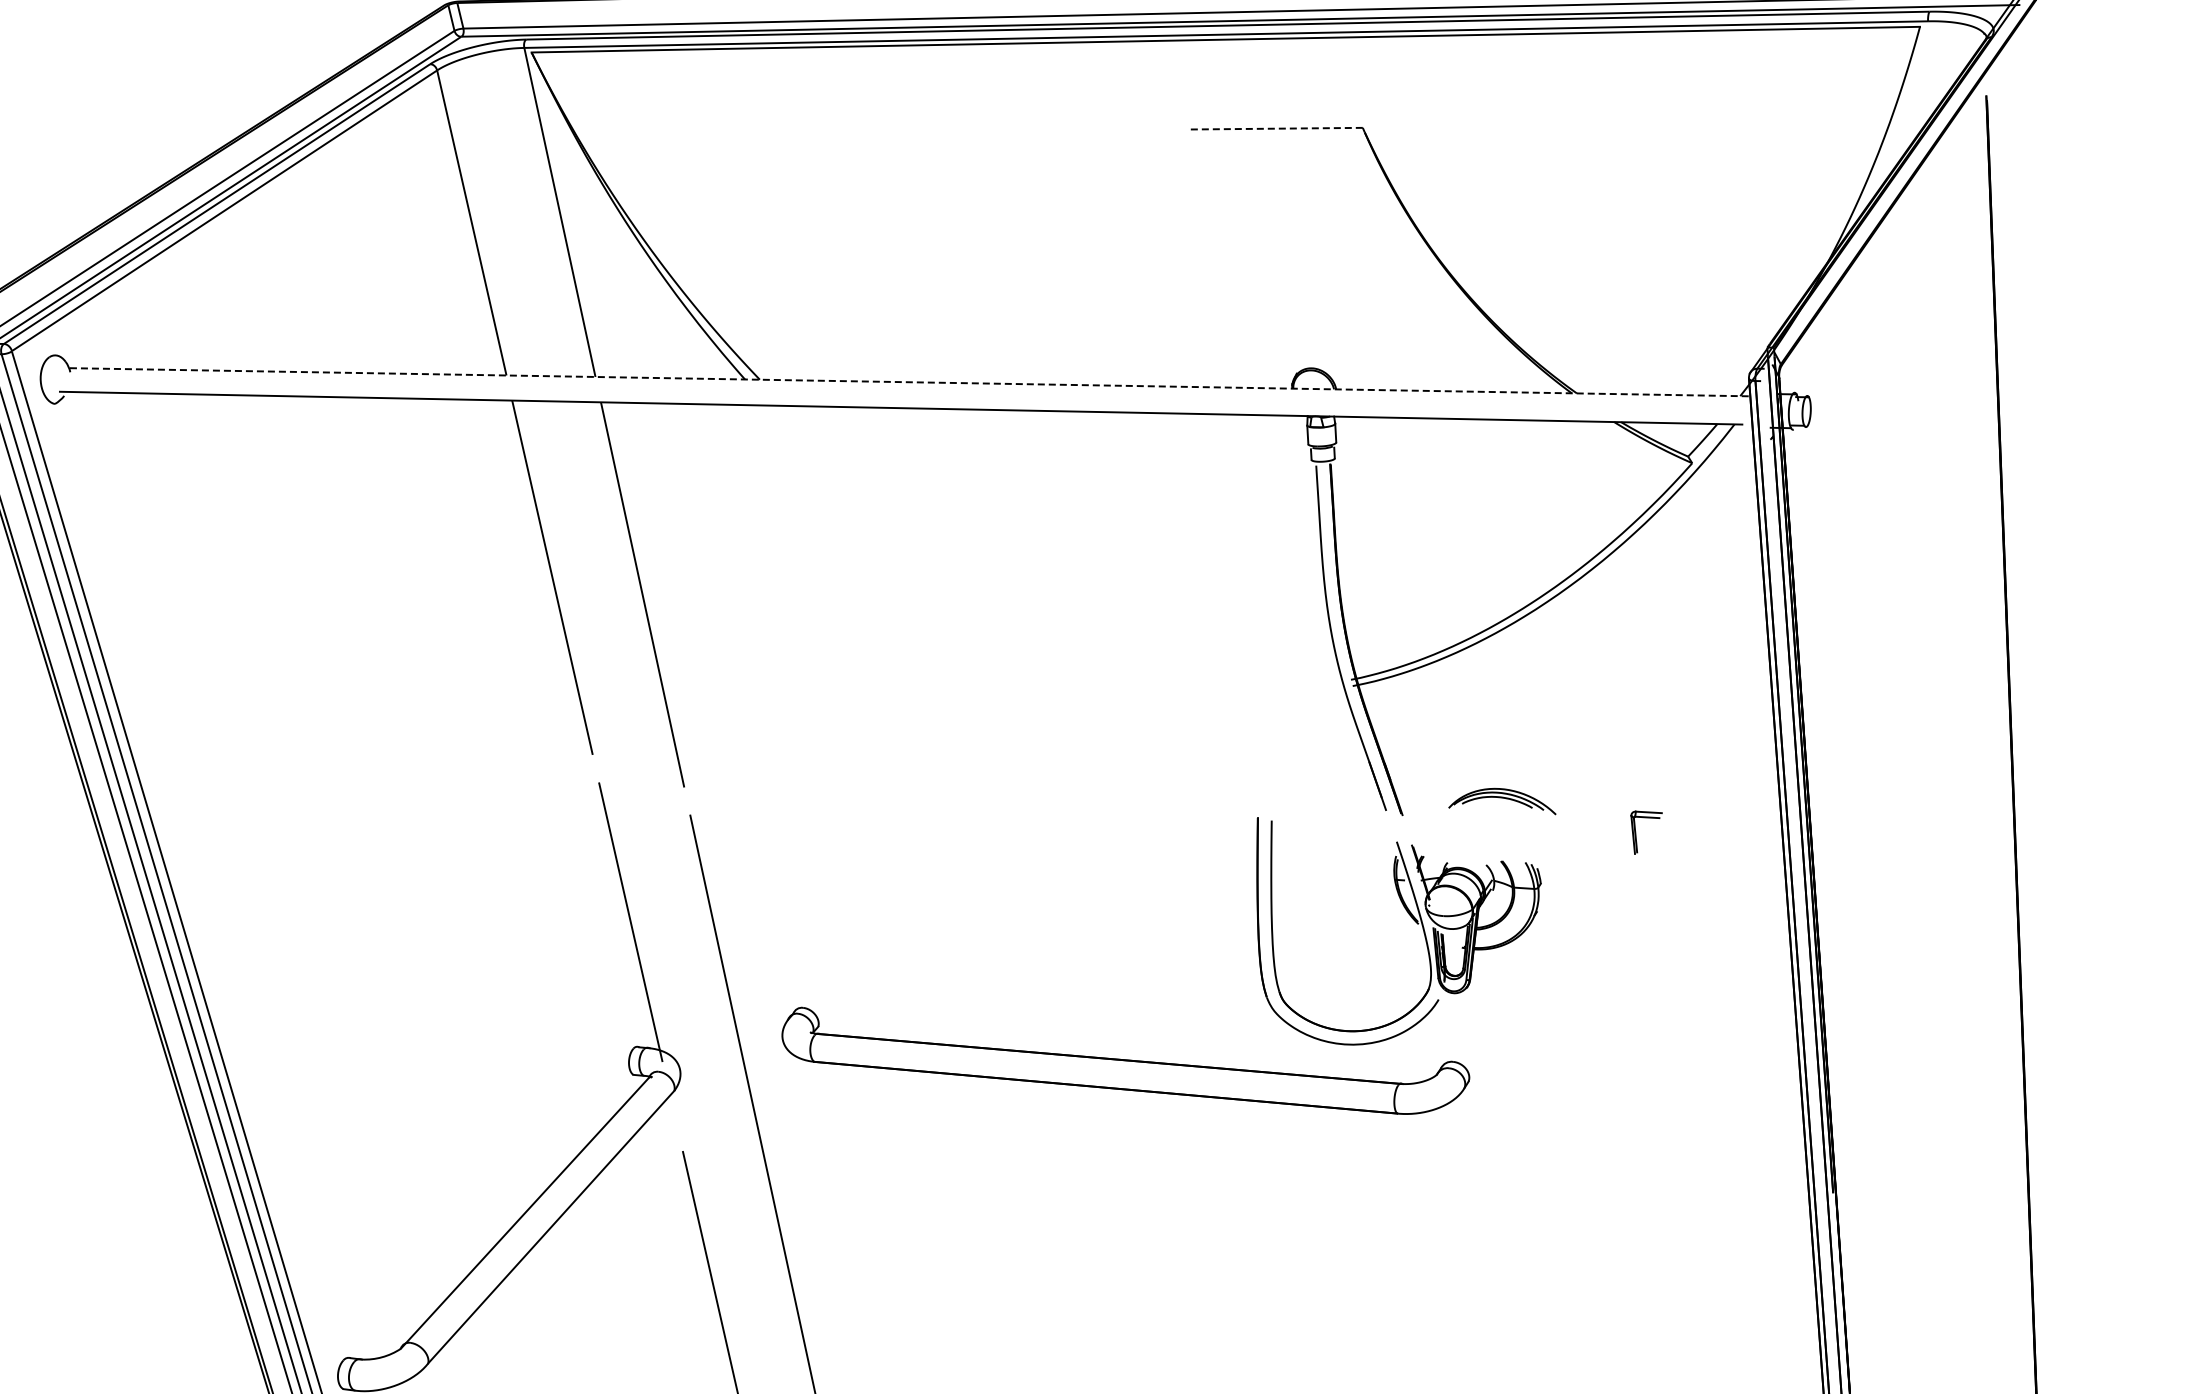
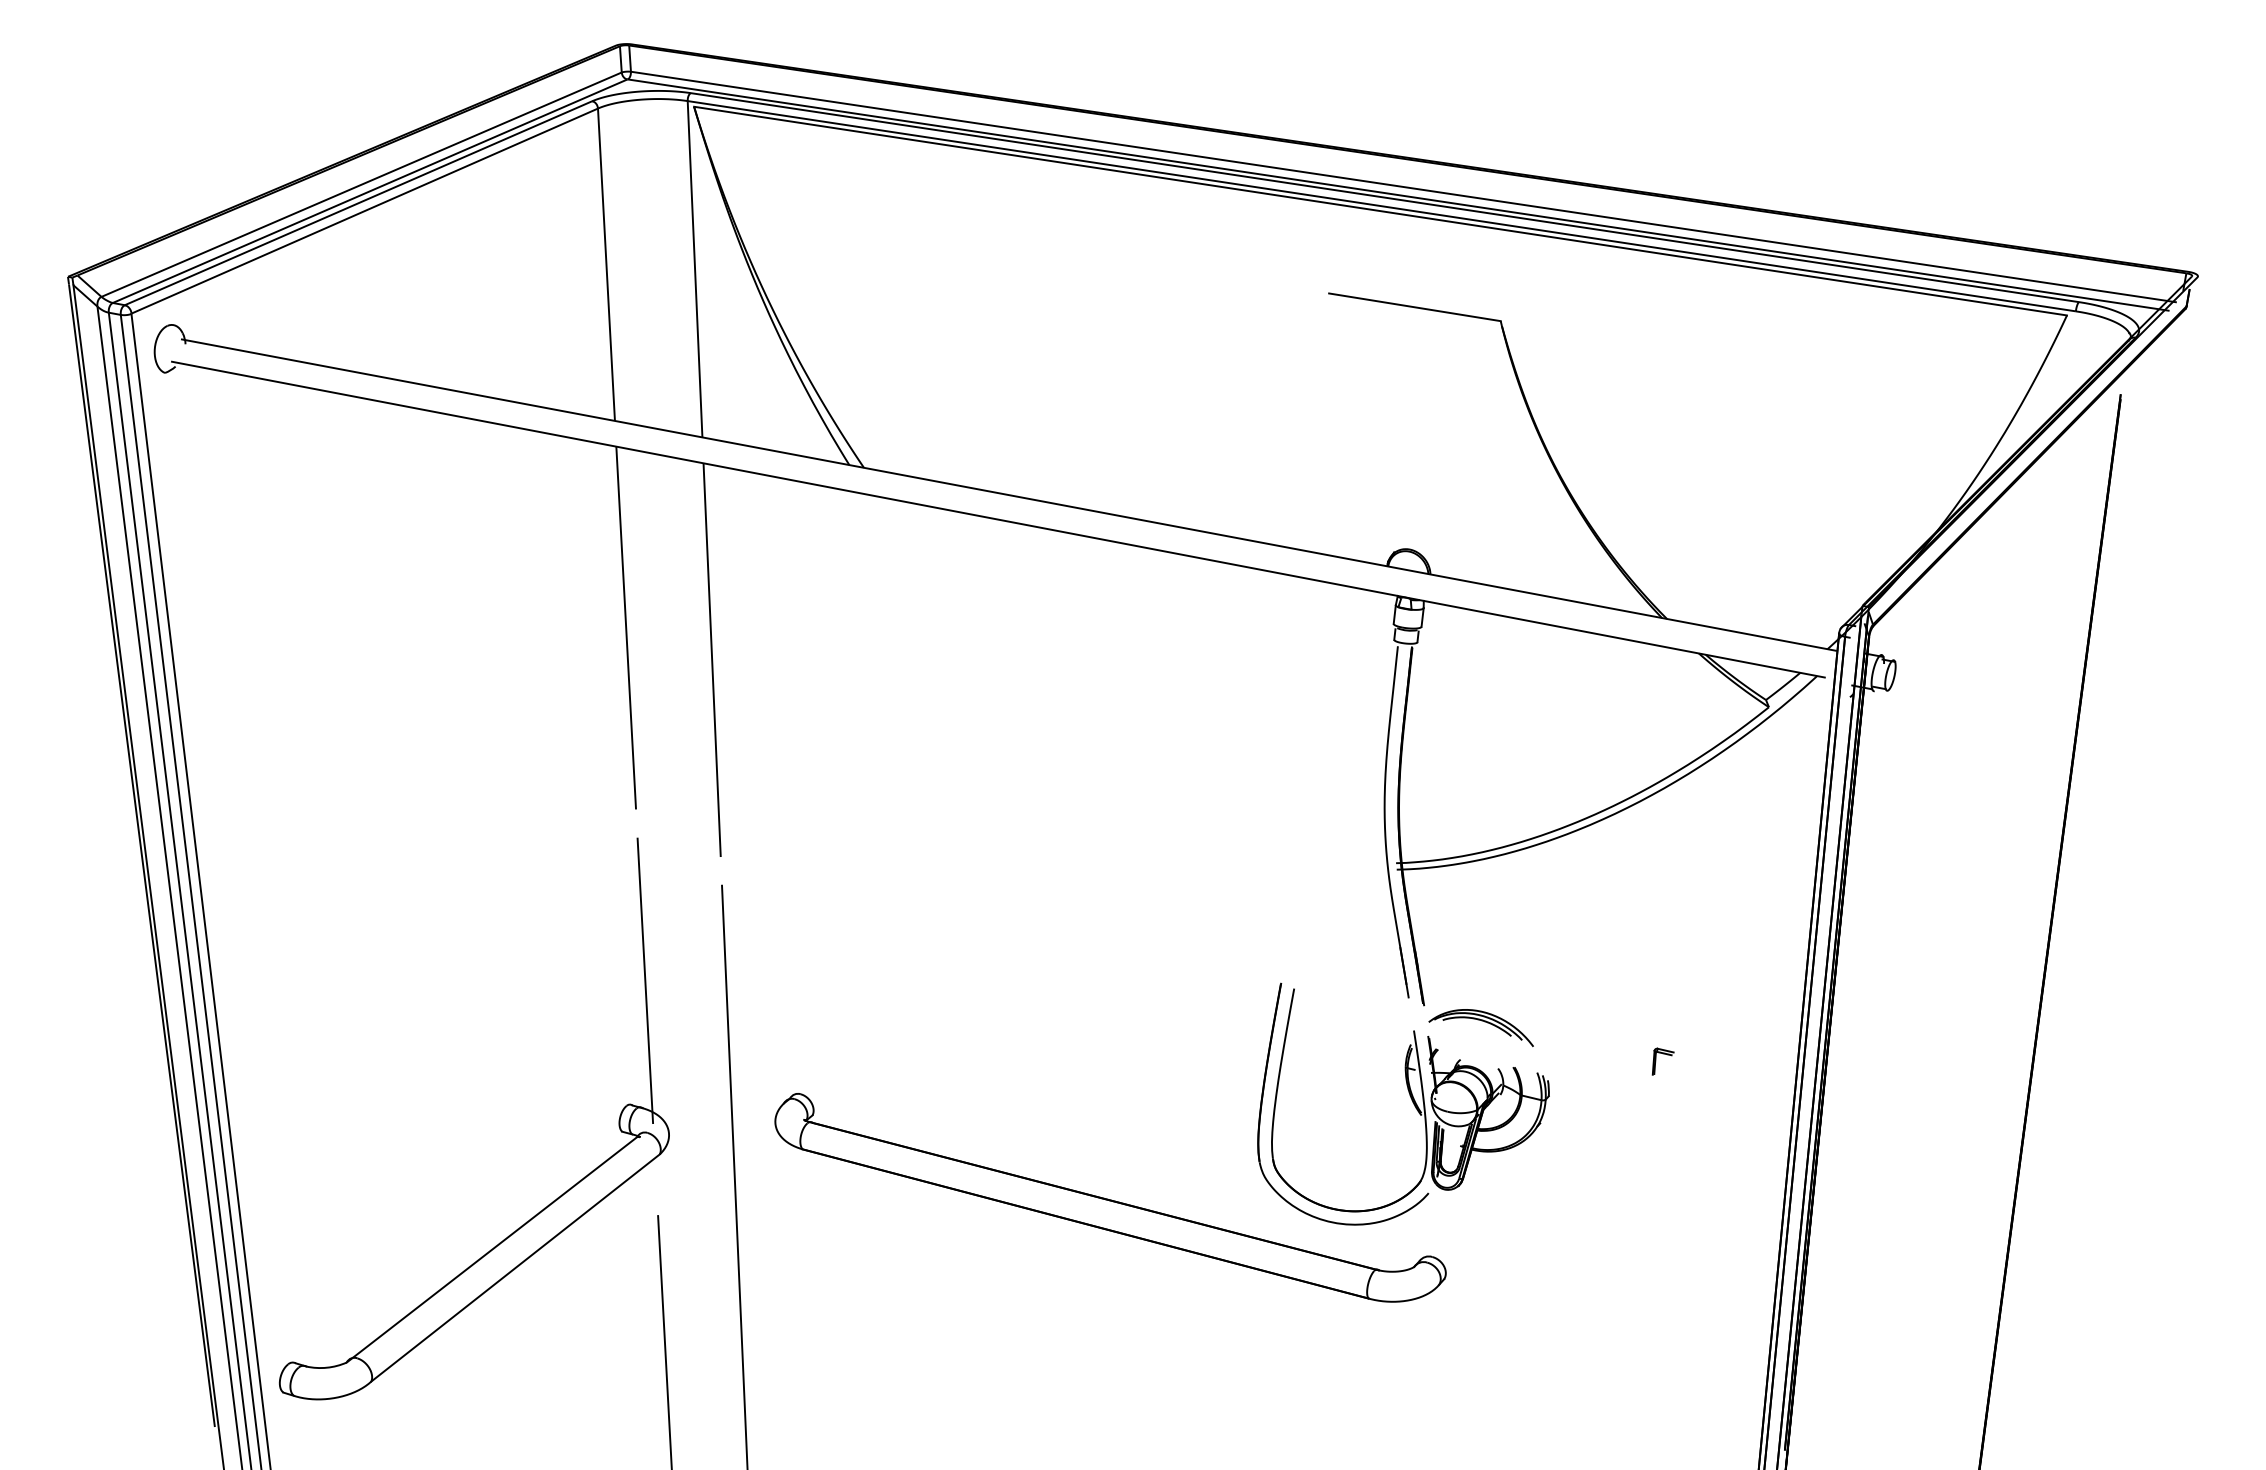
line: (1275, 128) -> (1414, 307), dashed -> solid
line: (907, 382) -> (1008, 495), dashed -> solid
part: (1500, 798) -> (1481, 1021), moved
part: (1647, 830) -> (1662, 1061), size x0.62

